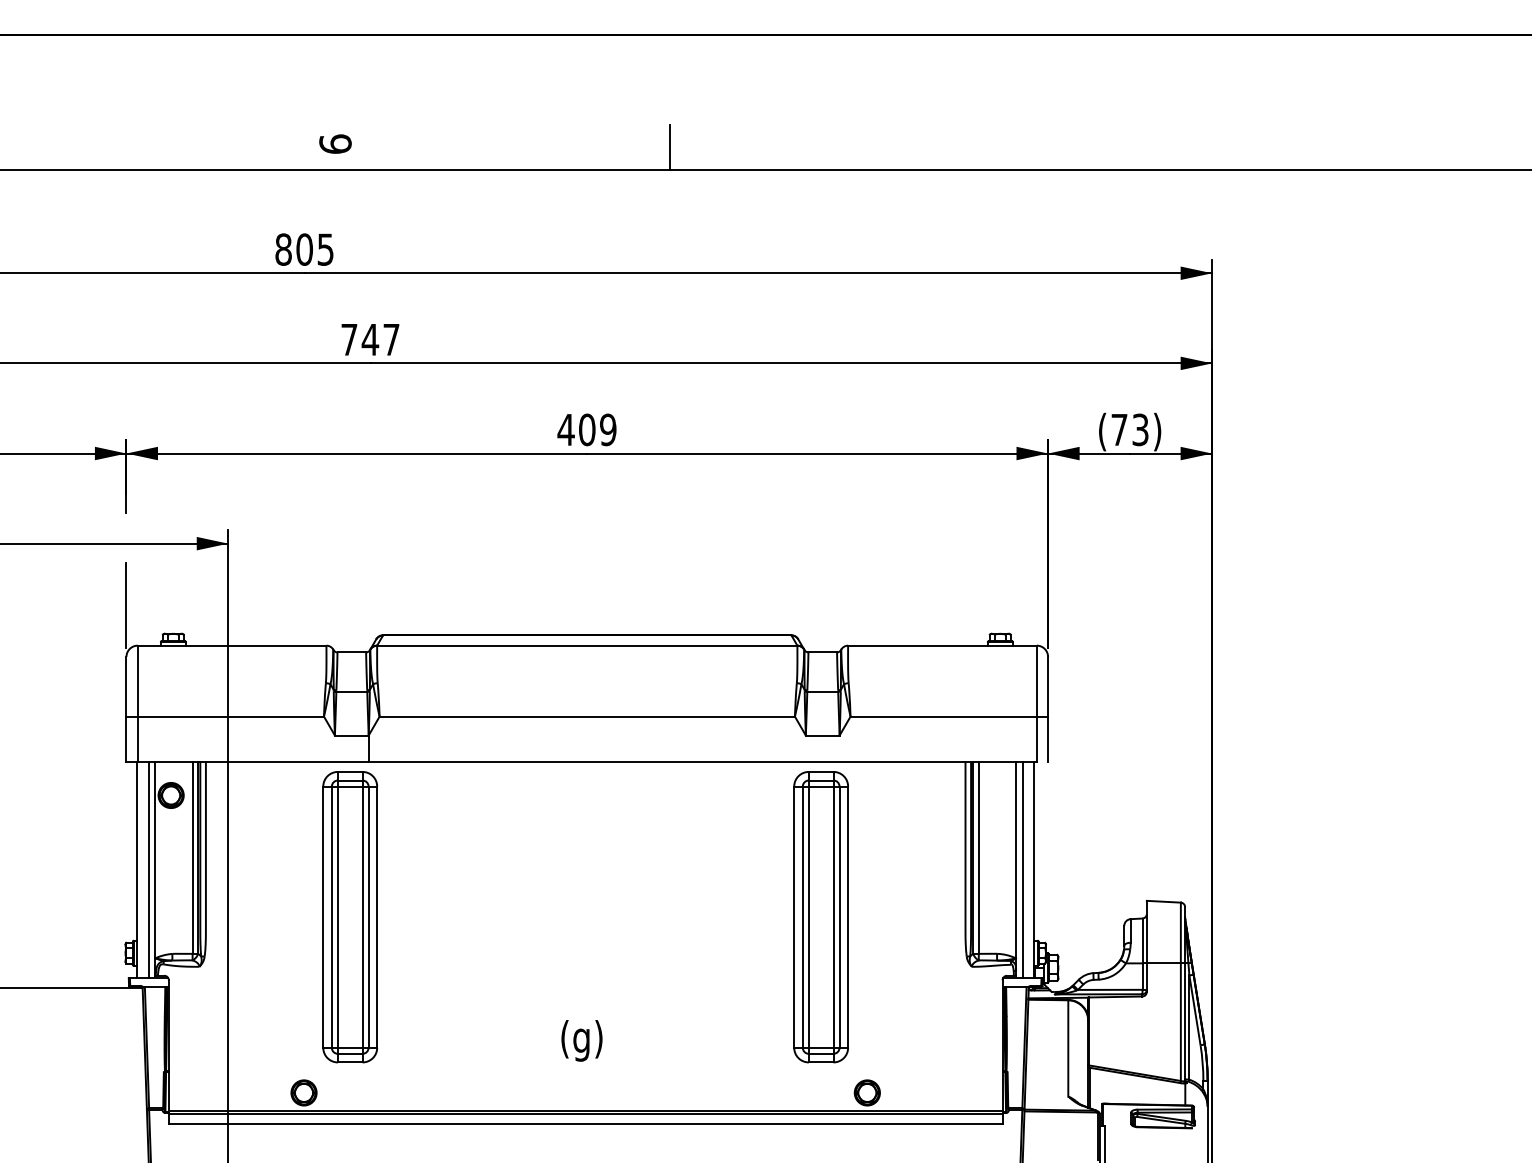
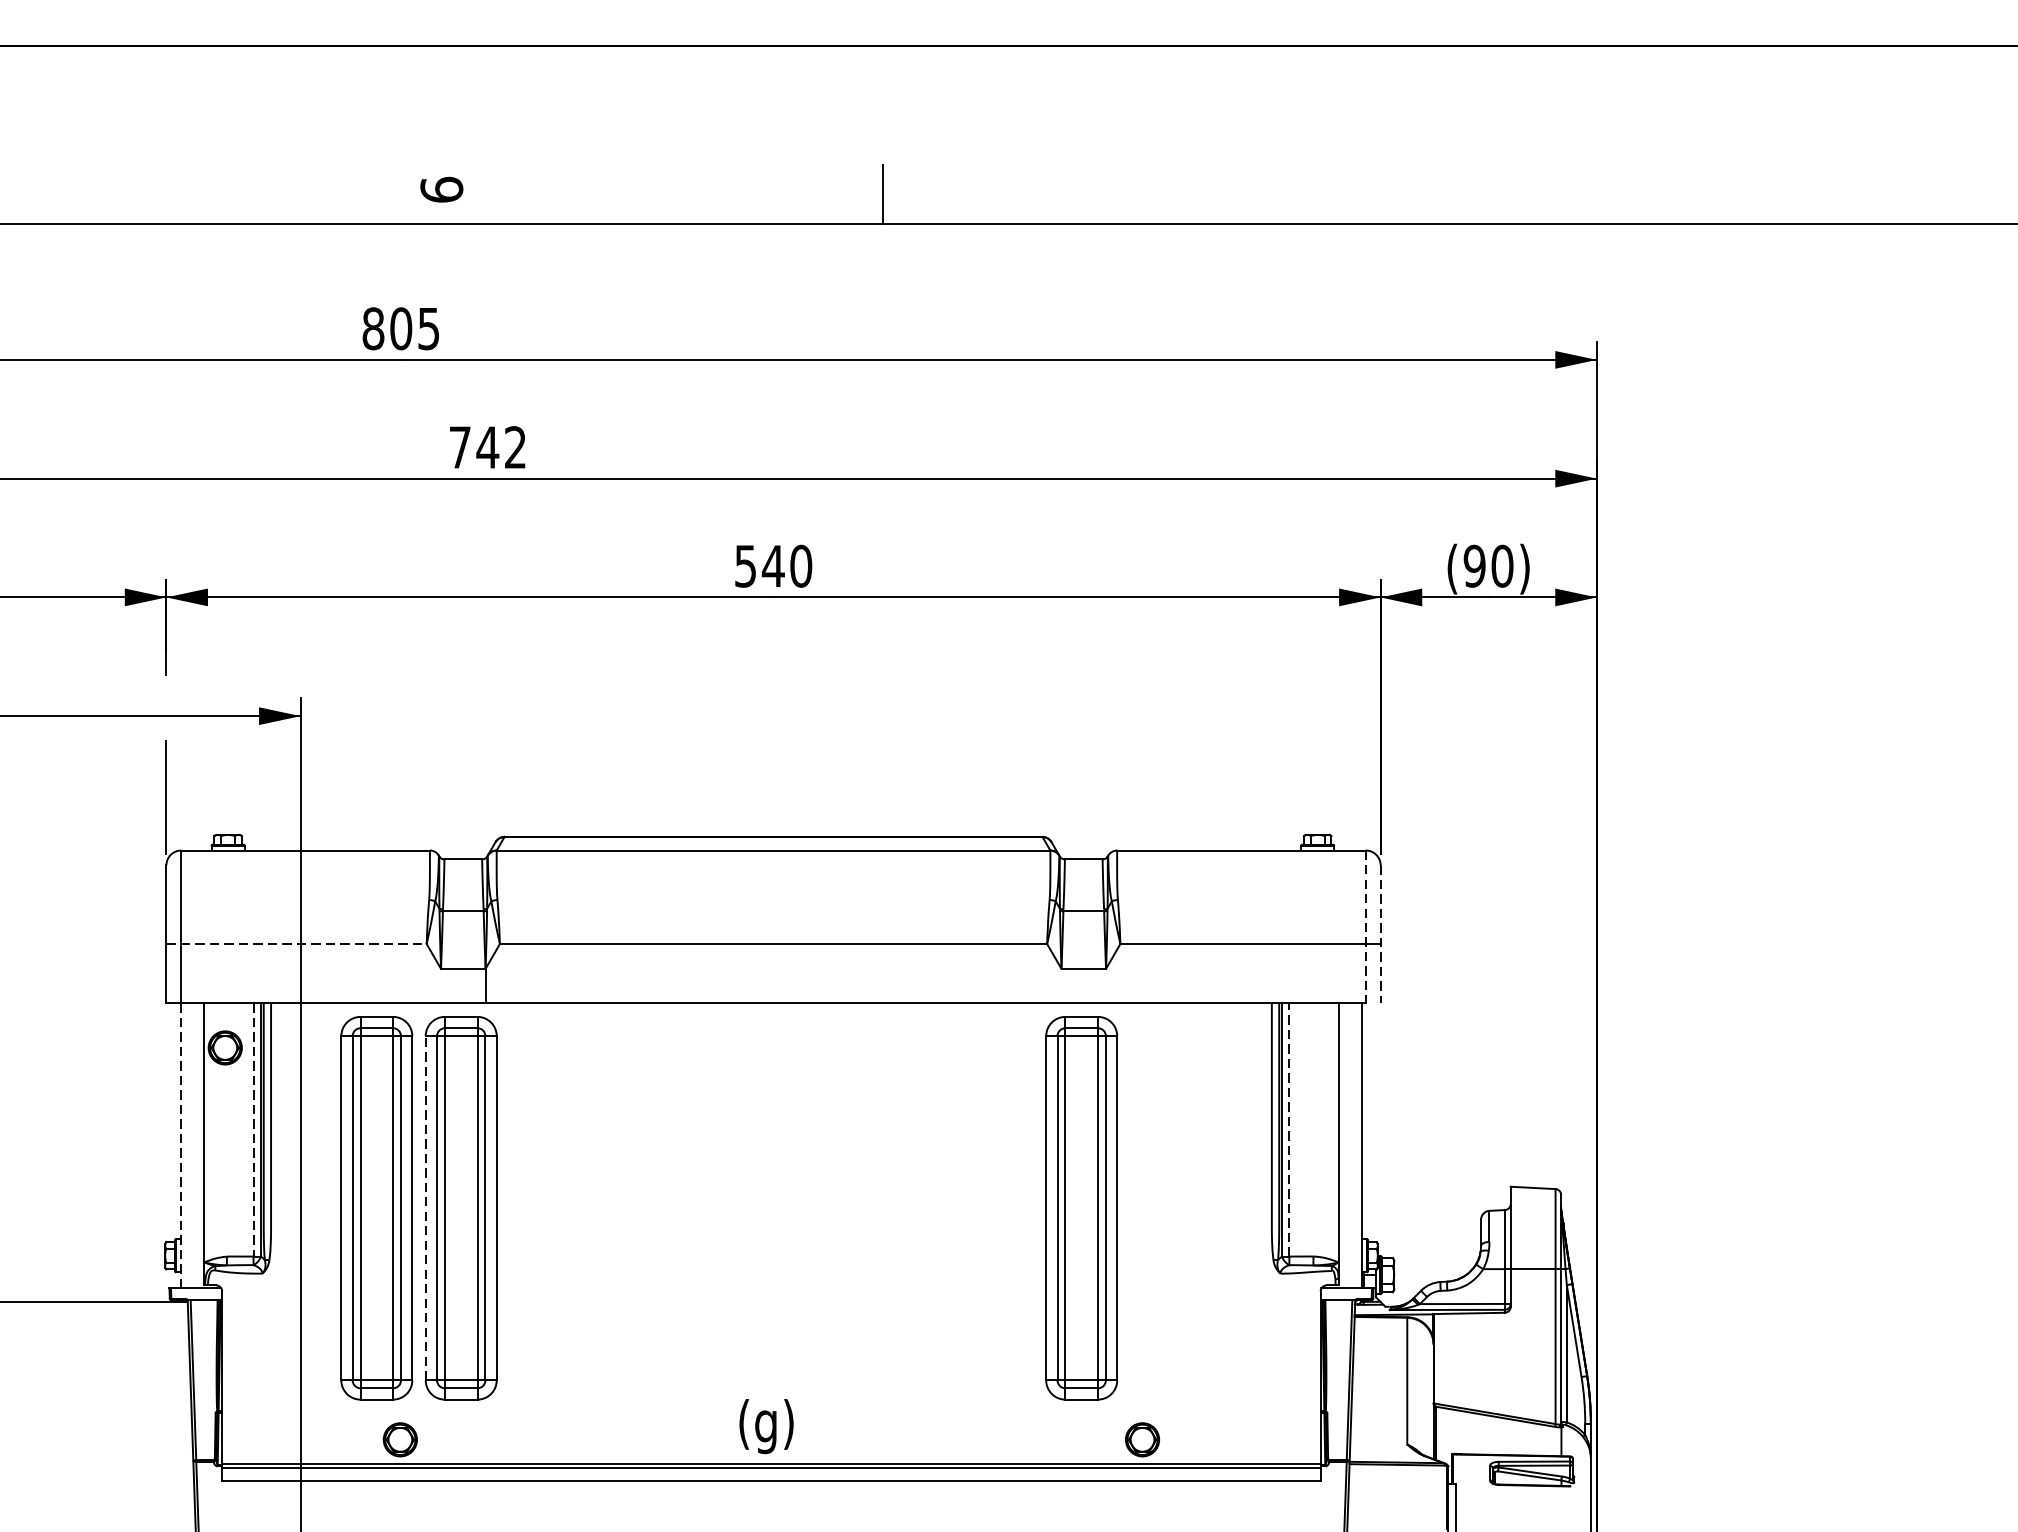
text: (391, 339) -> (515, 447), 747 -> 742
text: (586, 429) -> (772, 565), 409 -> 540
text: (1129, 429) -> (1487, 565), (73) -> (90)
line: (1036, 704) -> (1365, 928), solid -> dashed
line: (1048, 709) -> (1381, 934), solid -> dashed
line: (225, 716) -> (296, 943), solid -> dashed
line: (978, 857) -> (1288, 1129), solid -> dashed
line: (192, 858) -> (253, 1130), solid -> dashed
line: (148, 869) -> (195, 1145), removed
line: (1022, 869) -> (1346, 1145), removed
line: (137, 870) -> (180, 1146), solid -> dashed
part: (285, 917) -> (375, 1208), added
line: (323, 917) -> (426, 1208), solid -> dashed
text: (581, 1040) -> (765, 1426), moved

